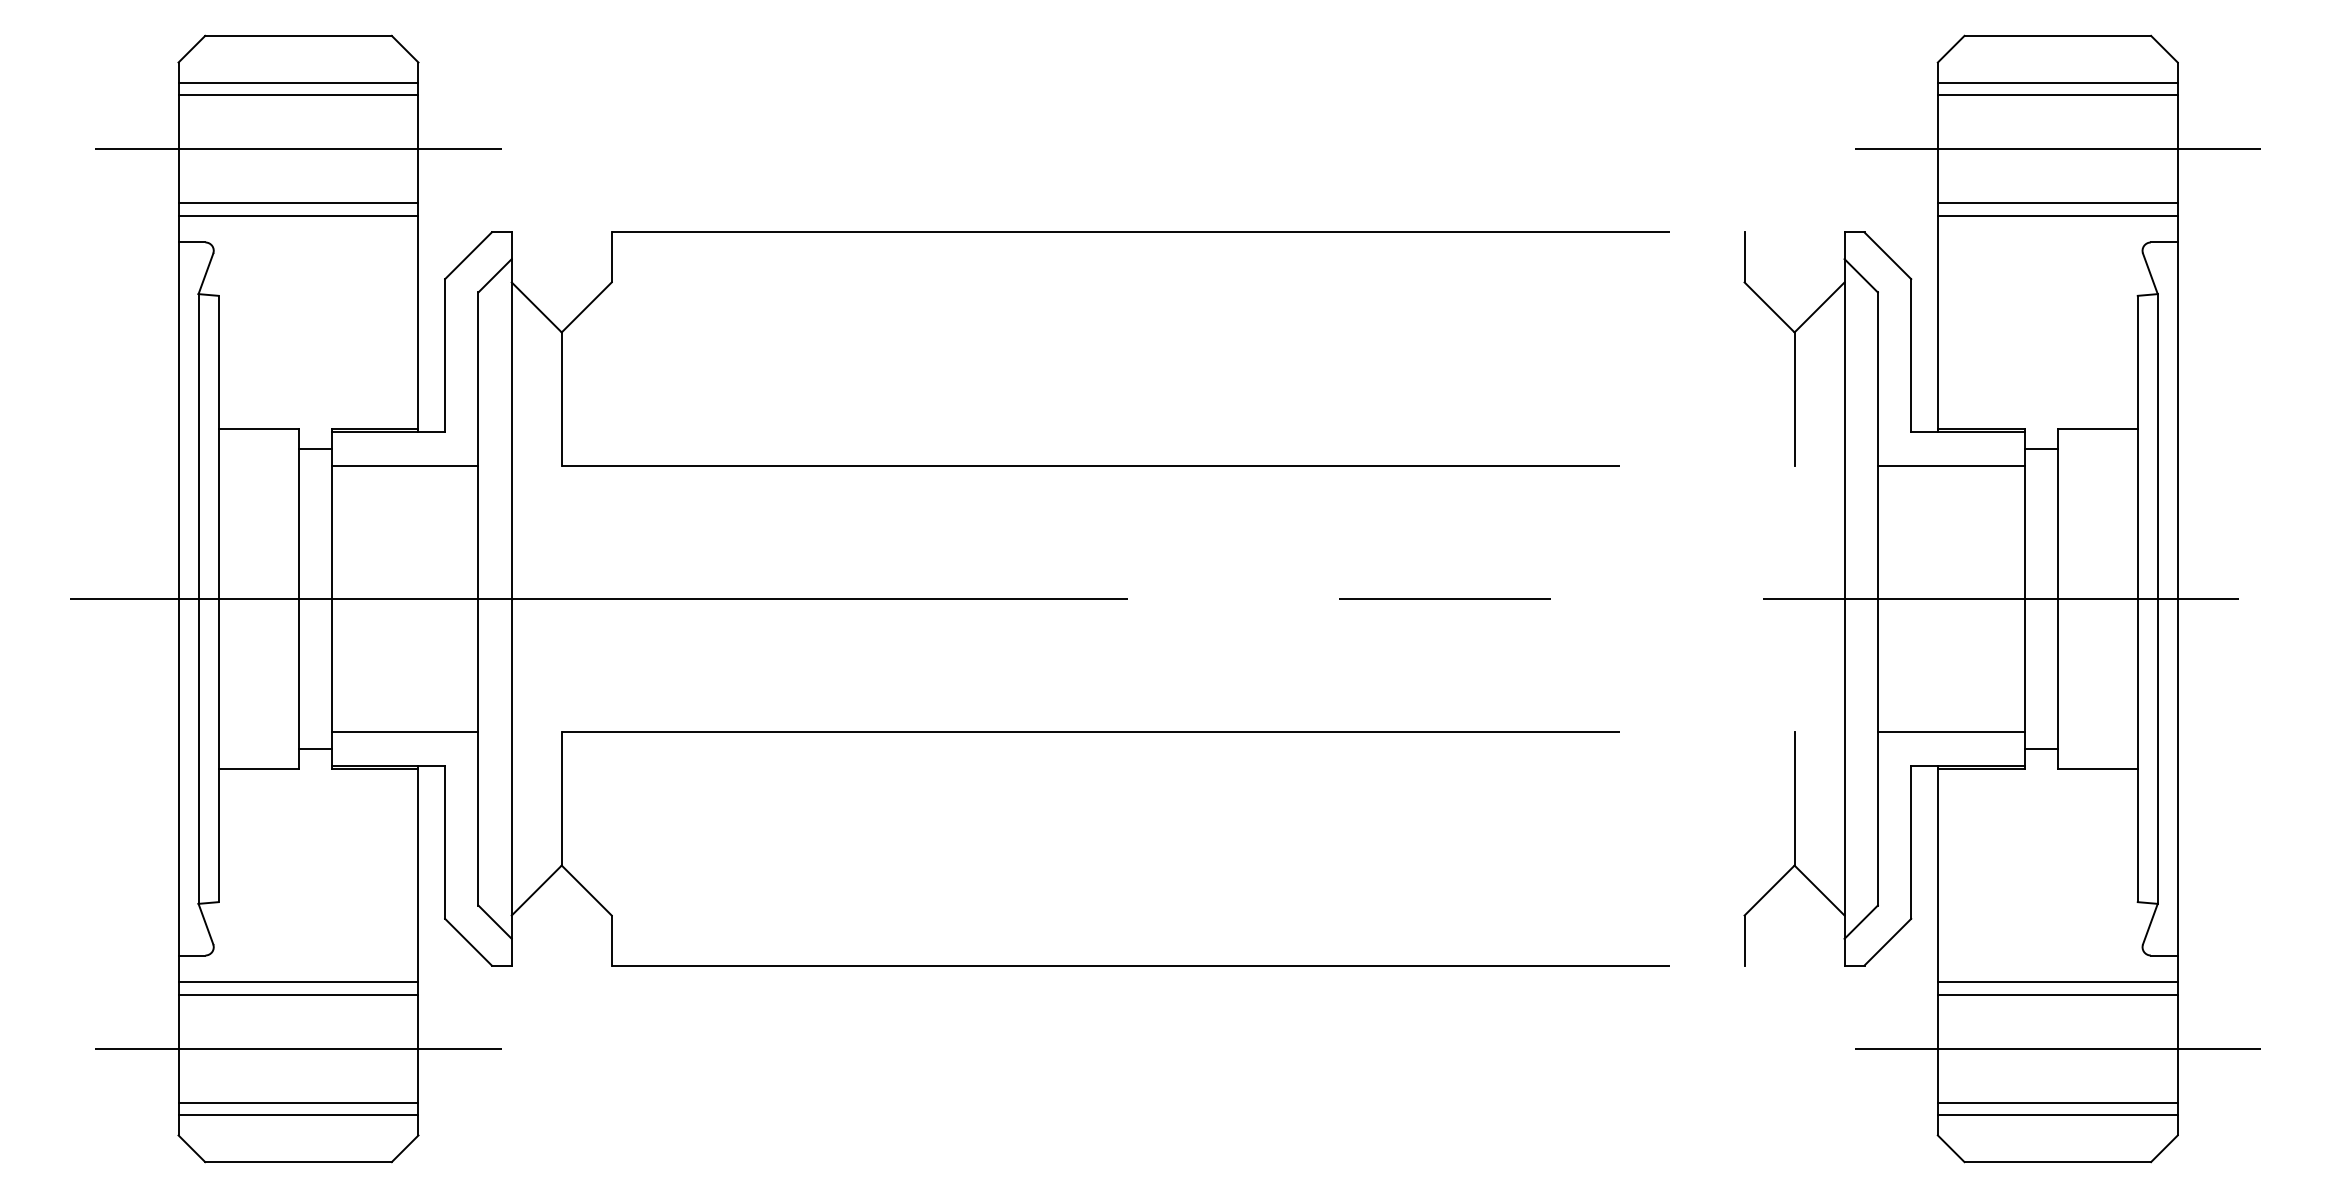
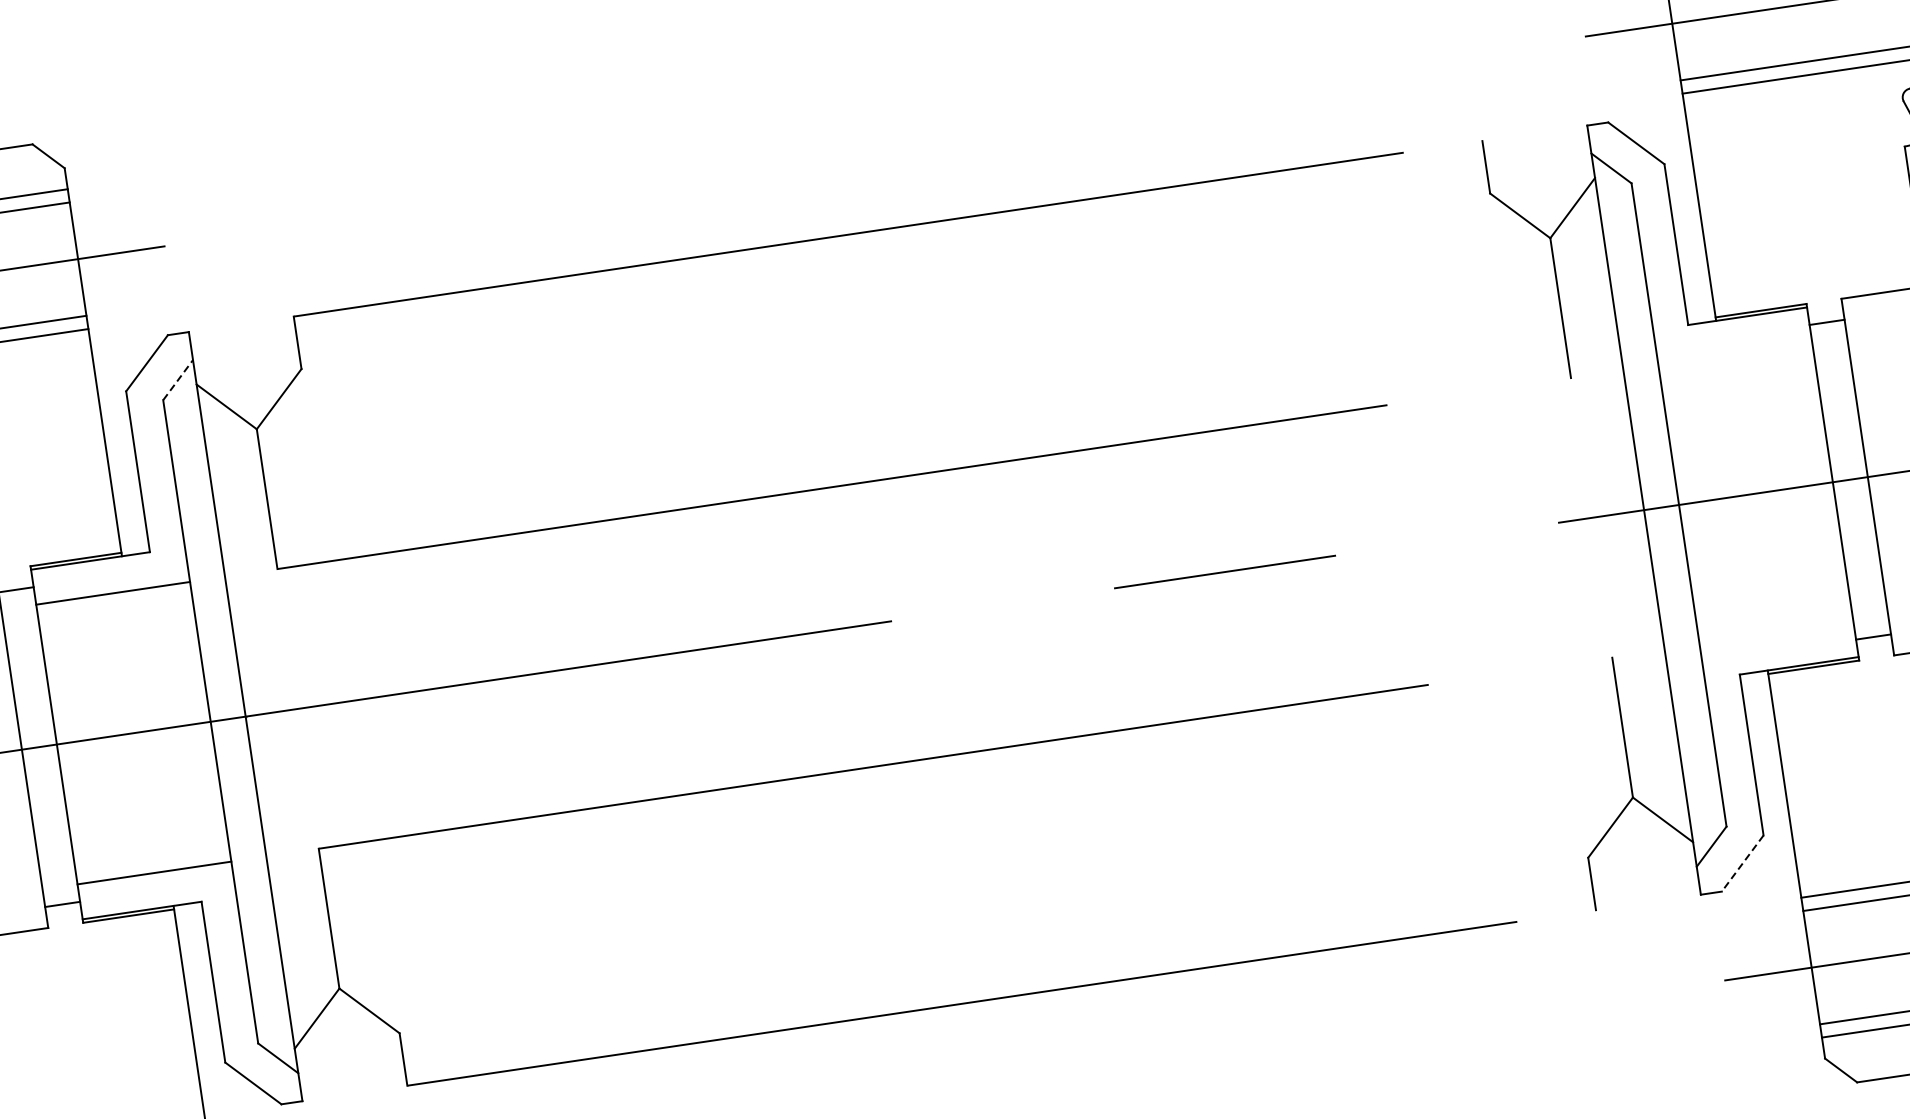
line: (495, 275) -> (178, 379), solid -> dashed
line: (1950, 465) -> (1734, 353), removed
line: (1950, 732) -> (1775, 633), removed
line: (1887, 942) -> (1742, 863), solid -> dashed

